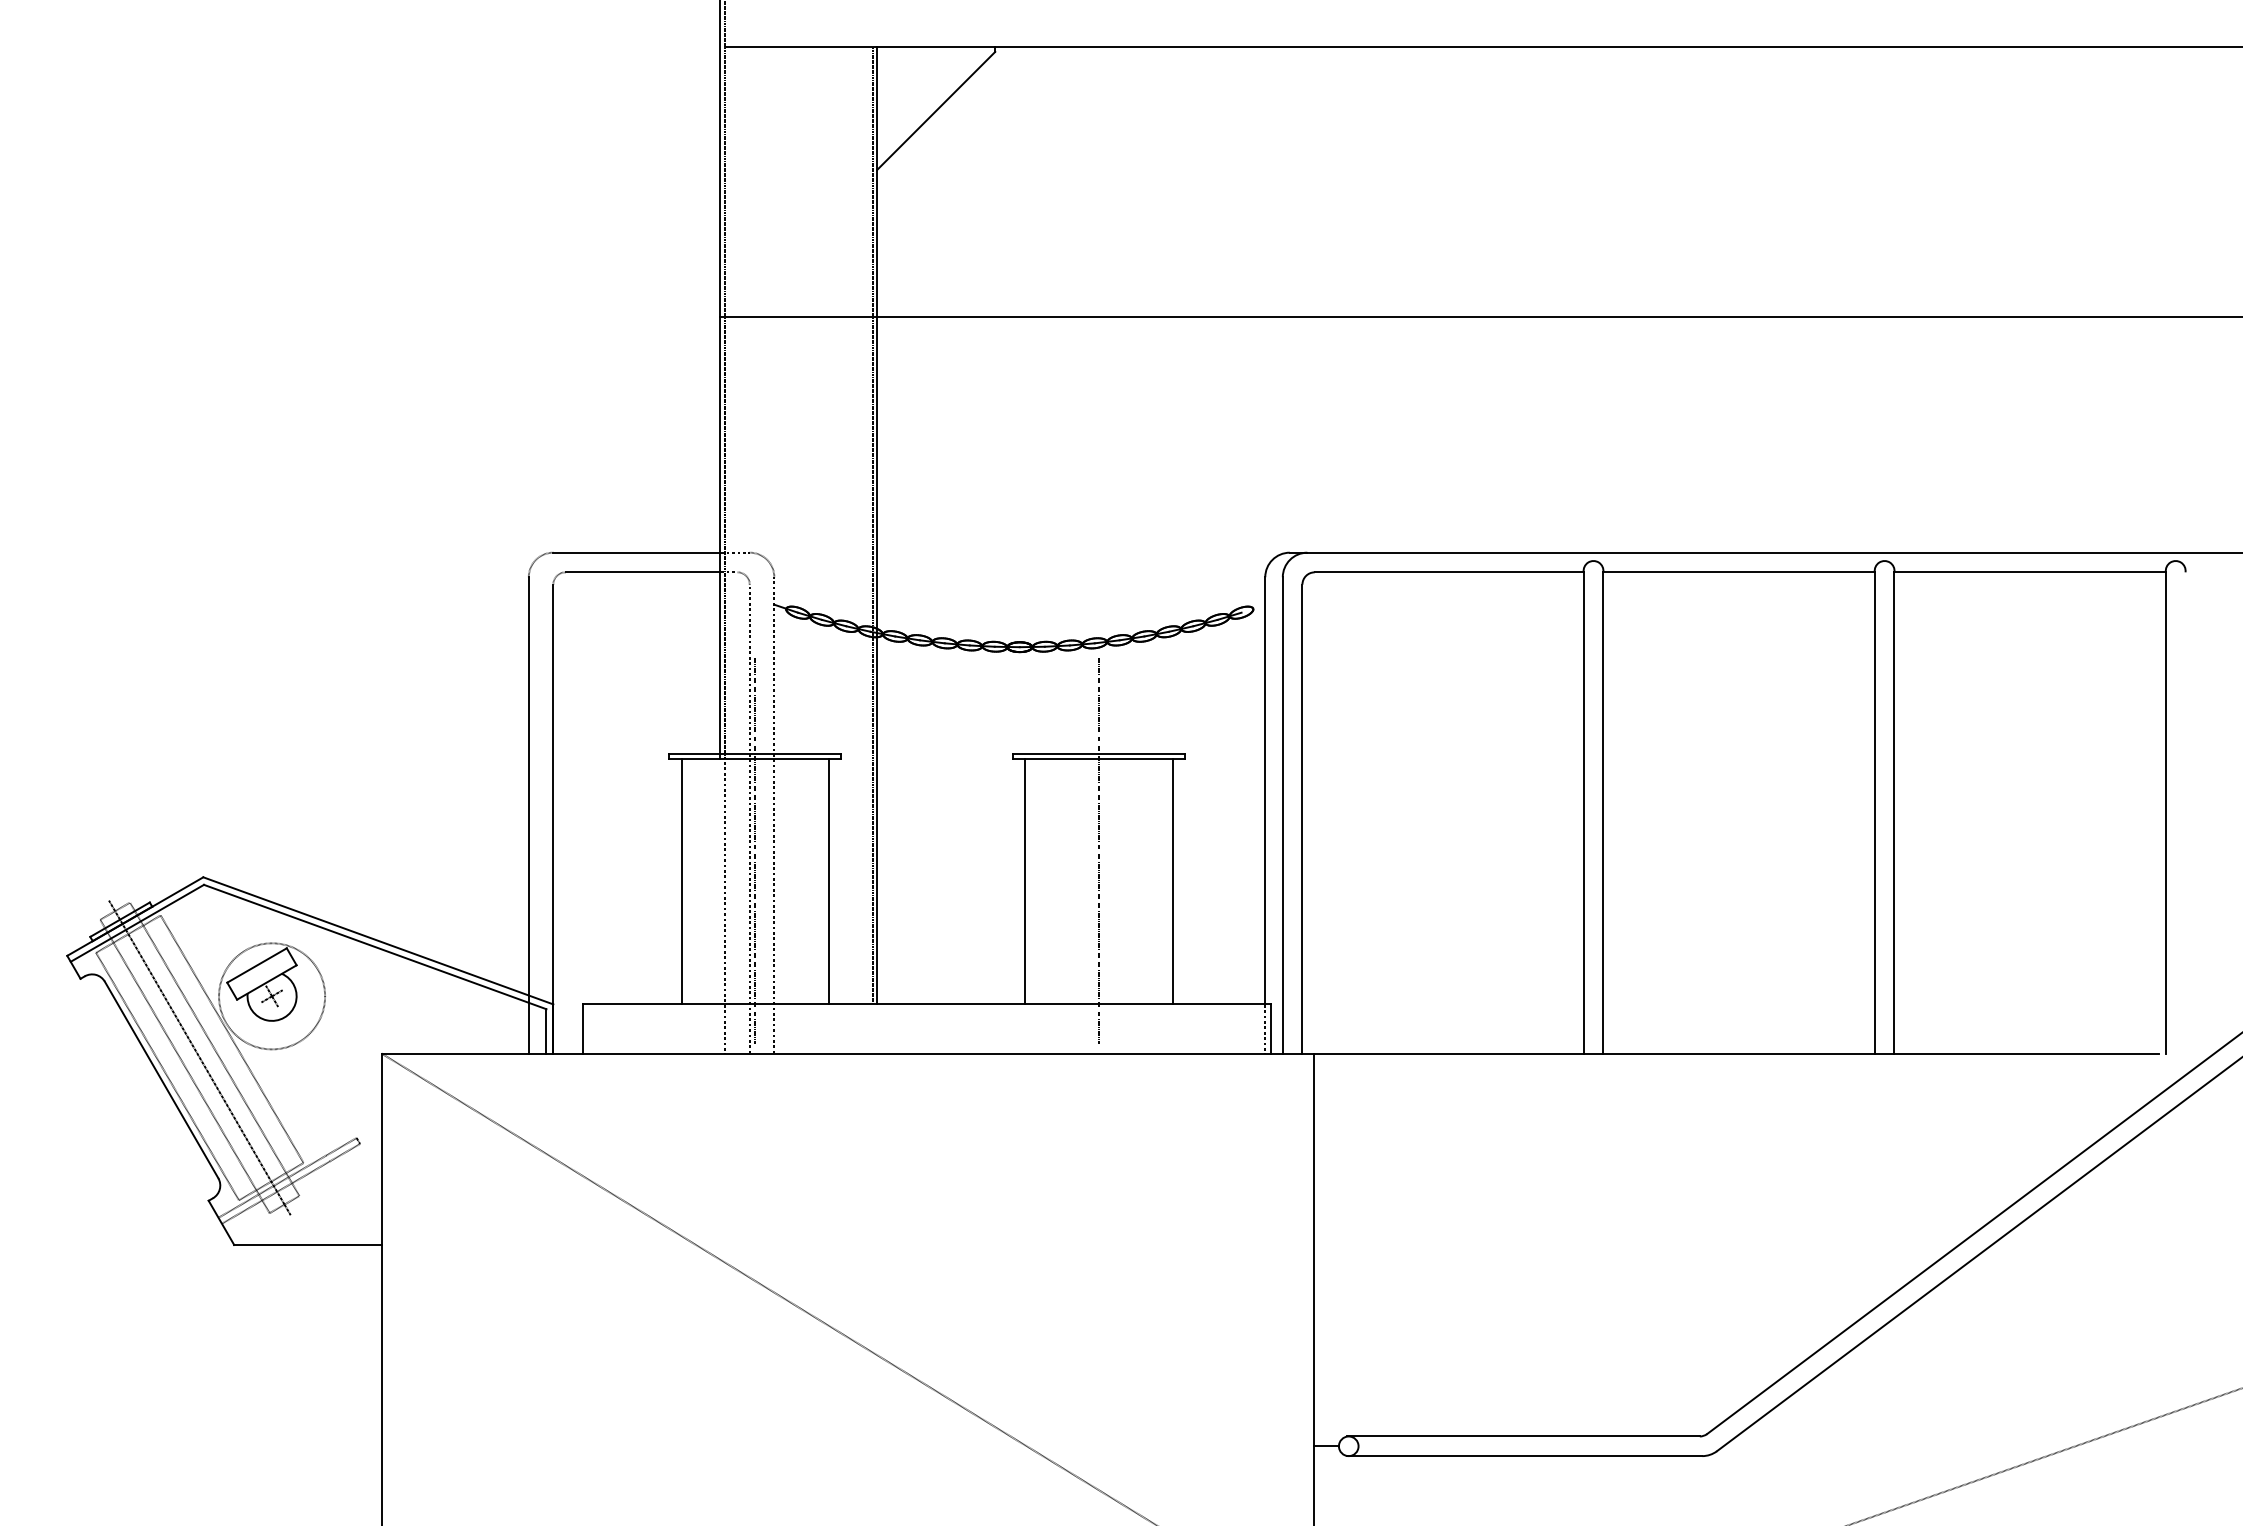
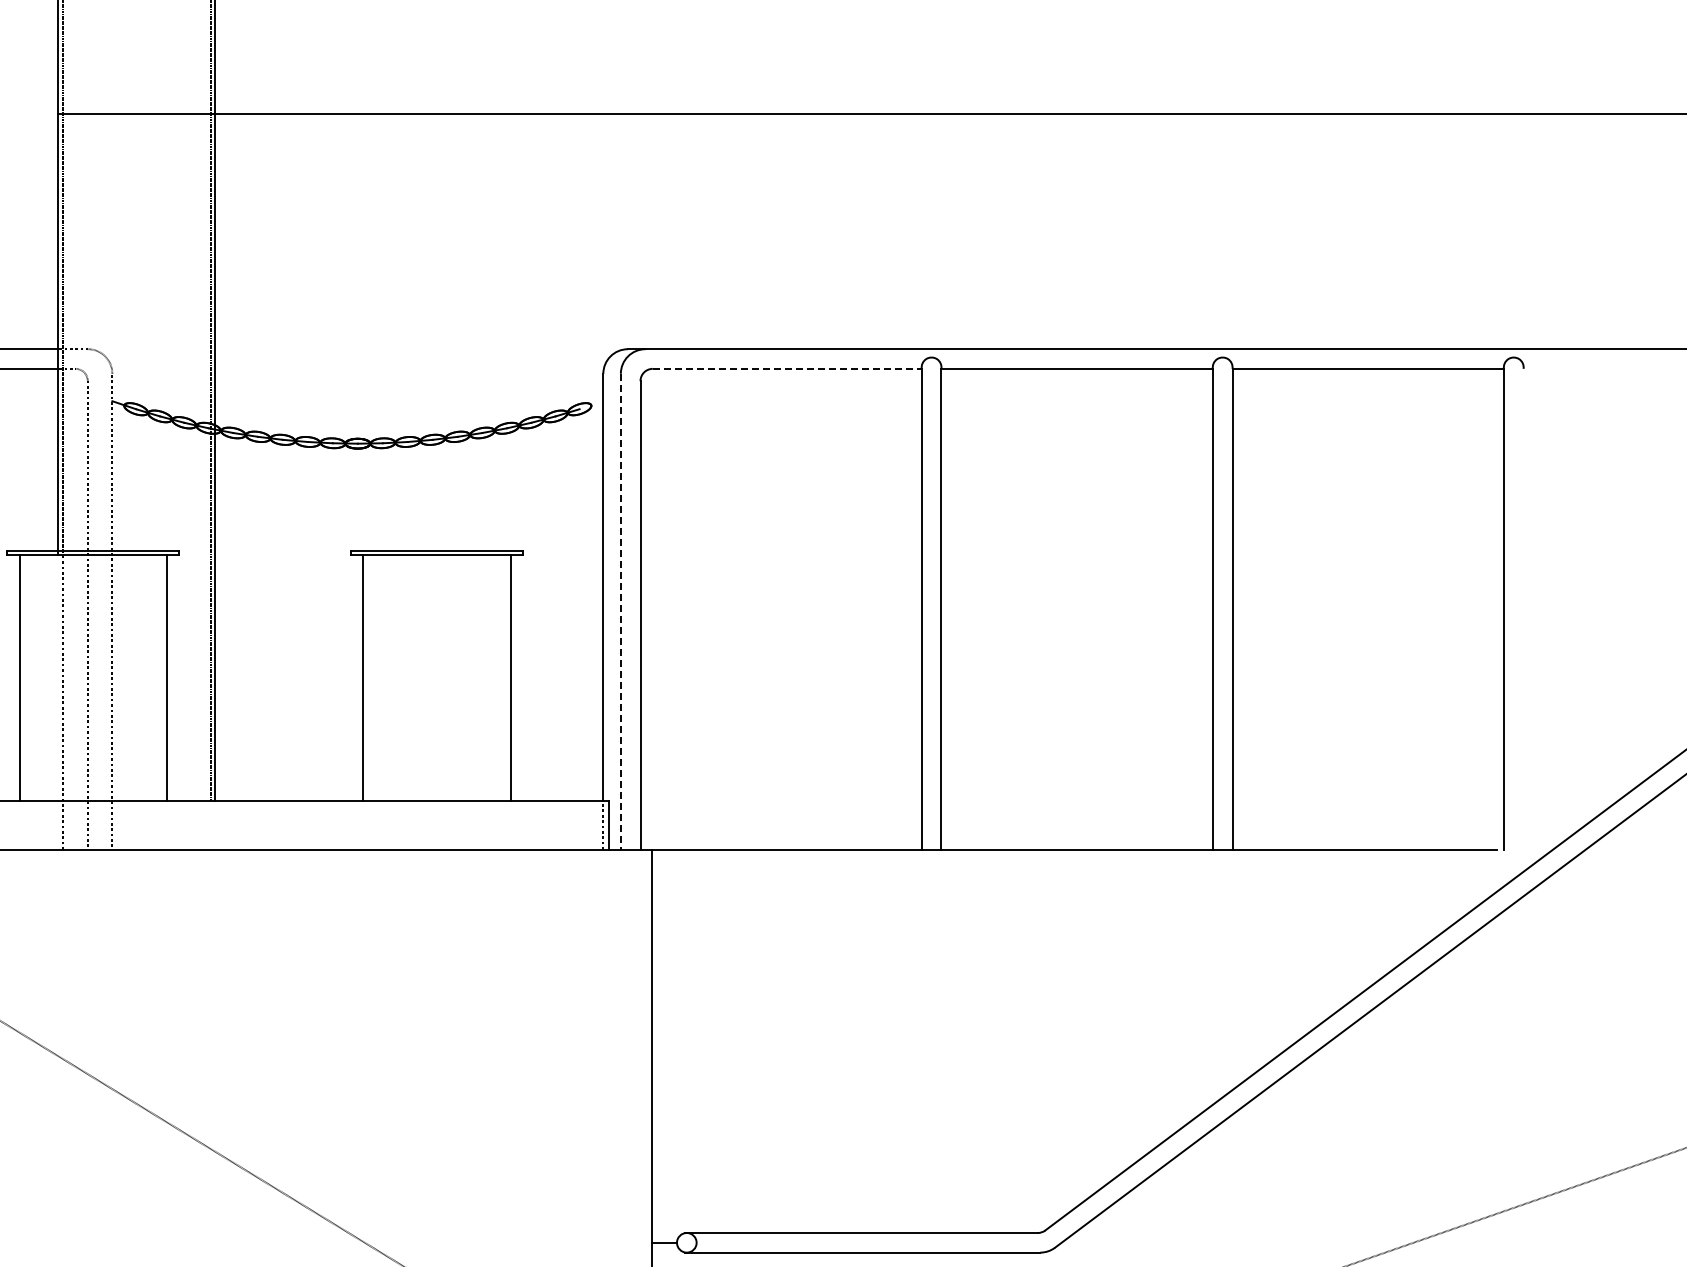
line: (1449, 572) -> (787, 369), solid -> dashed
line: (1282, 815) -> (620, 612), solid -> dashed
line: (755, 851) -> (93, 648), removed
line: (1099, 851) -> (437, 648), removed

